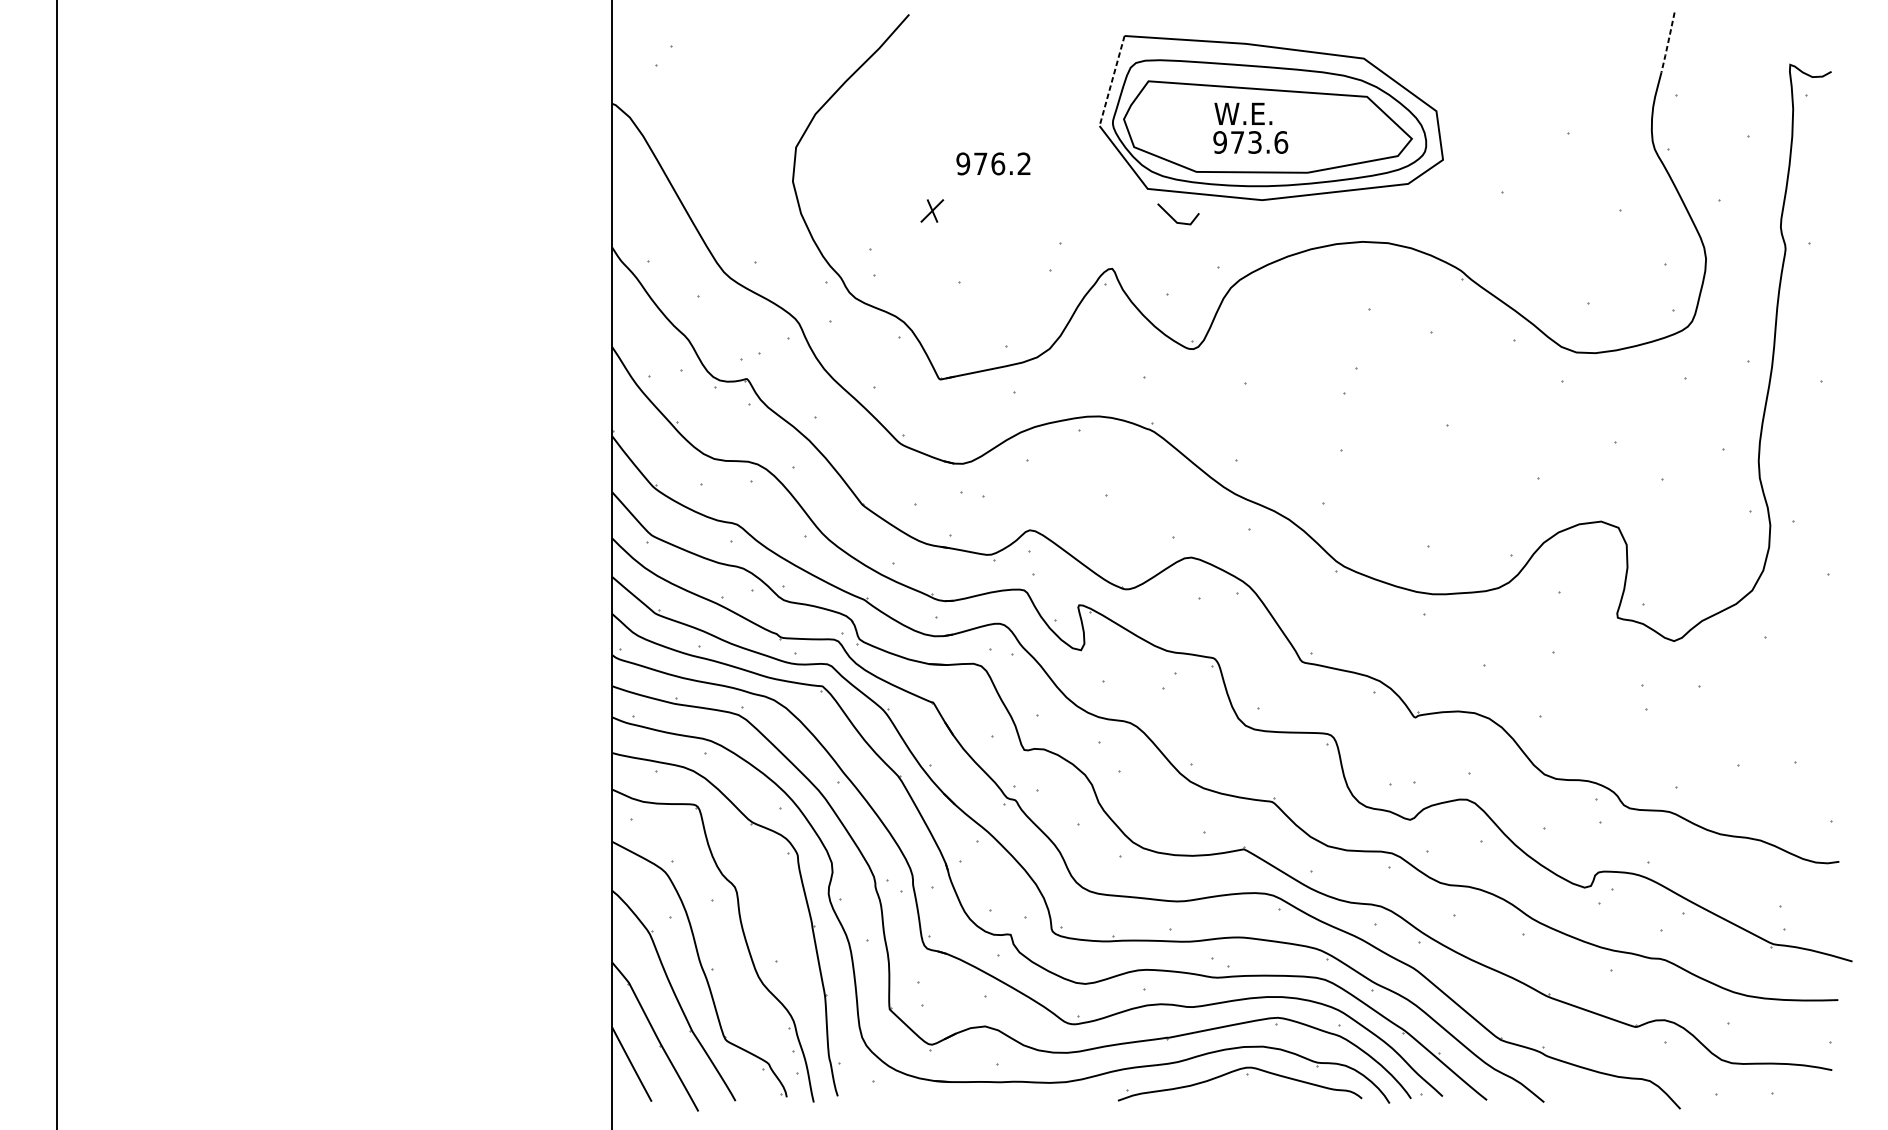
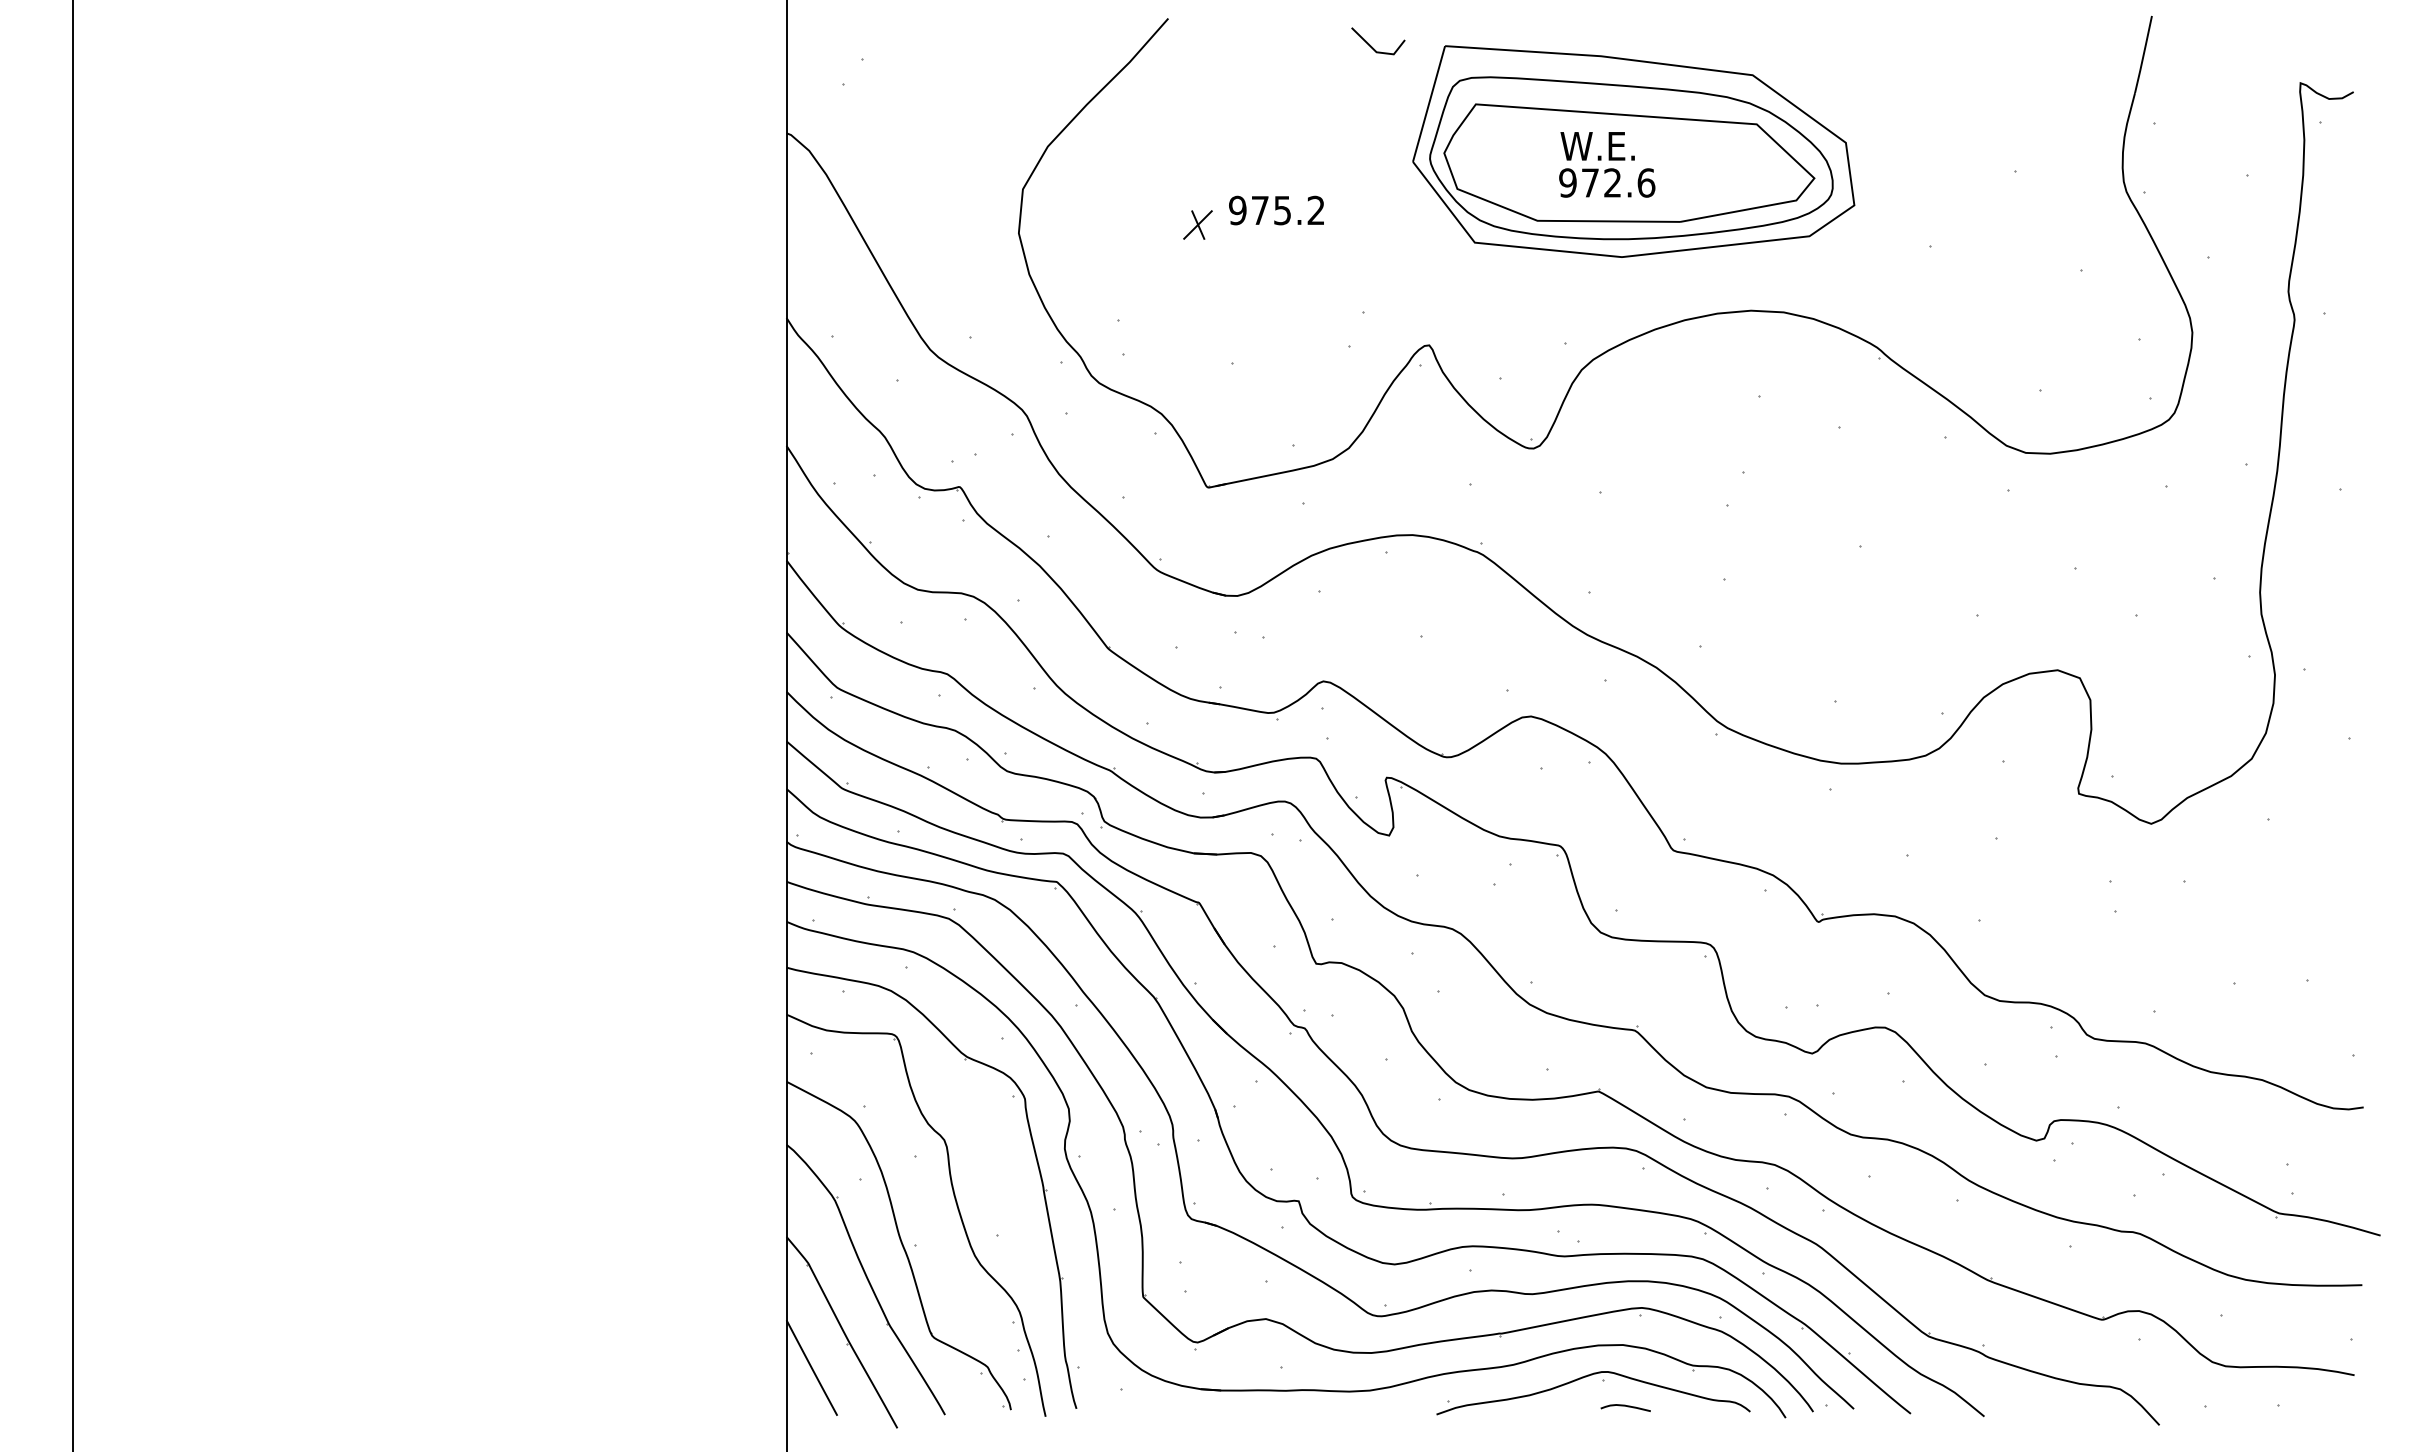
line: (1668, 42) -> (2143, 54), dashed -> solid
line: (1111, 81) -> (1428, 104), dashed -> solid
text: (1254, 142) -> (1612, 182), 973.6 -> 972.6
text: (998, 163) -> (1282, 210), 976.2 -> 975.2
part: (931, 210) -> (1197, 224), moved
line: (1173, 218) -> (1372, 46), moved
curve: (1264, 1094) -> (1625, 1406), added

